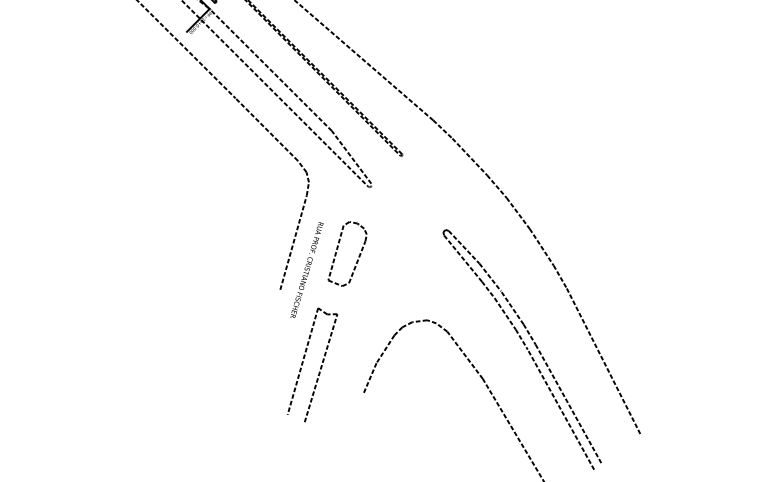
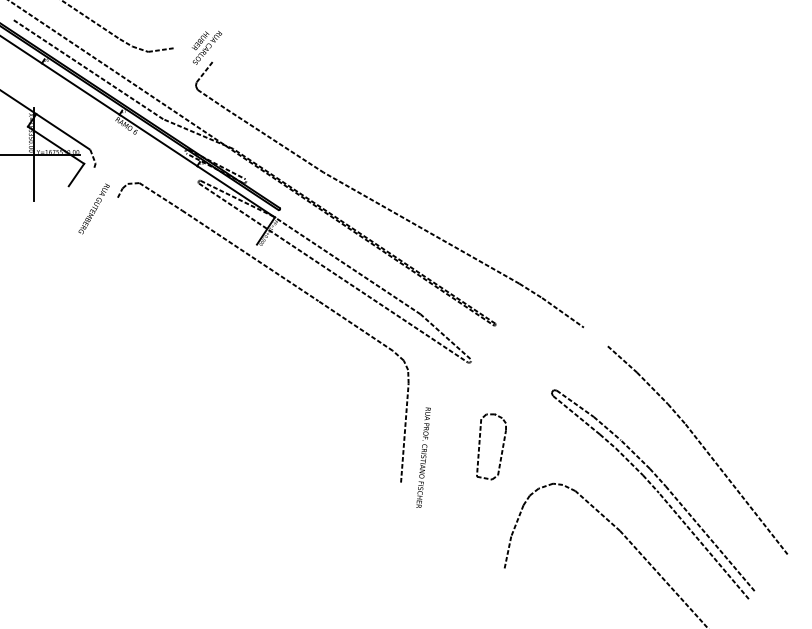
line: (496, 186) -> (595, 336), removed
part: (357, 259) -> (501, 450), moved
part: (303, 362) -> (438, 550), removed

